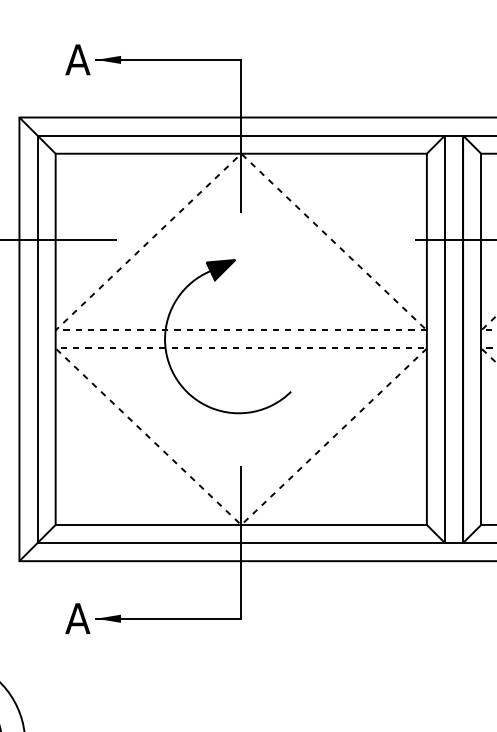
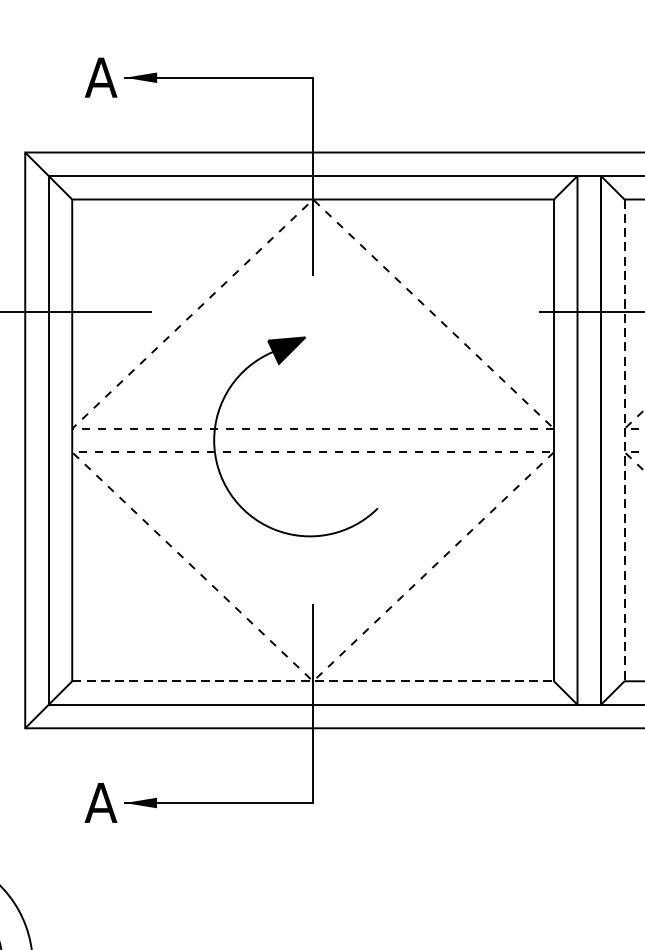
line: (481, 339) -> (624, 440), solid -> dashed
line: (241, 524) -> (313, 680), solid -> dashed

